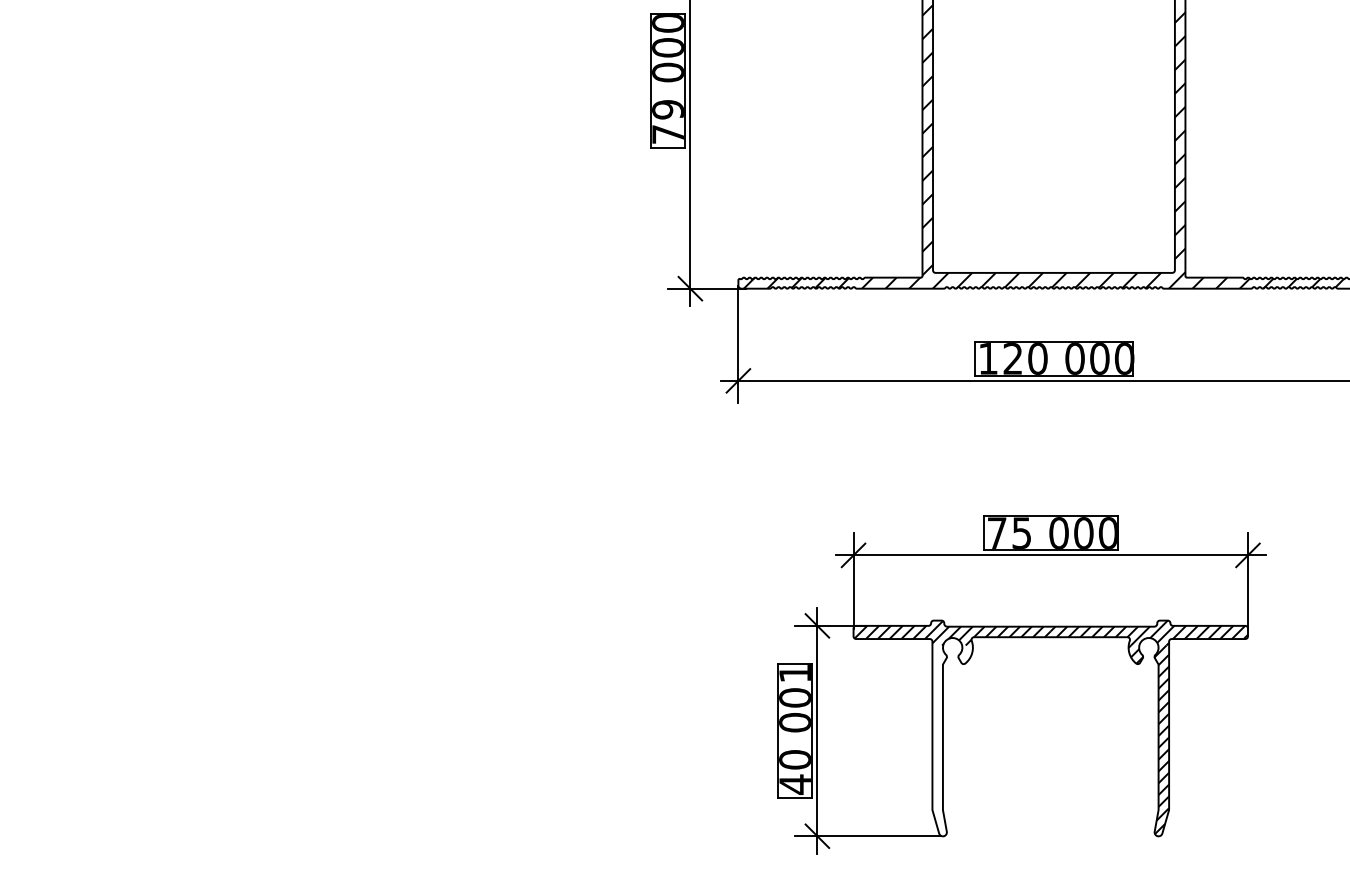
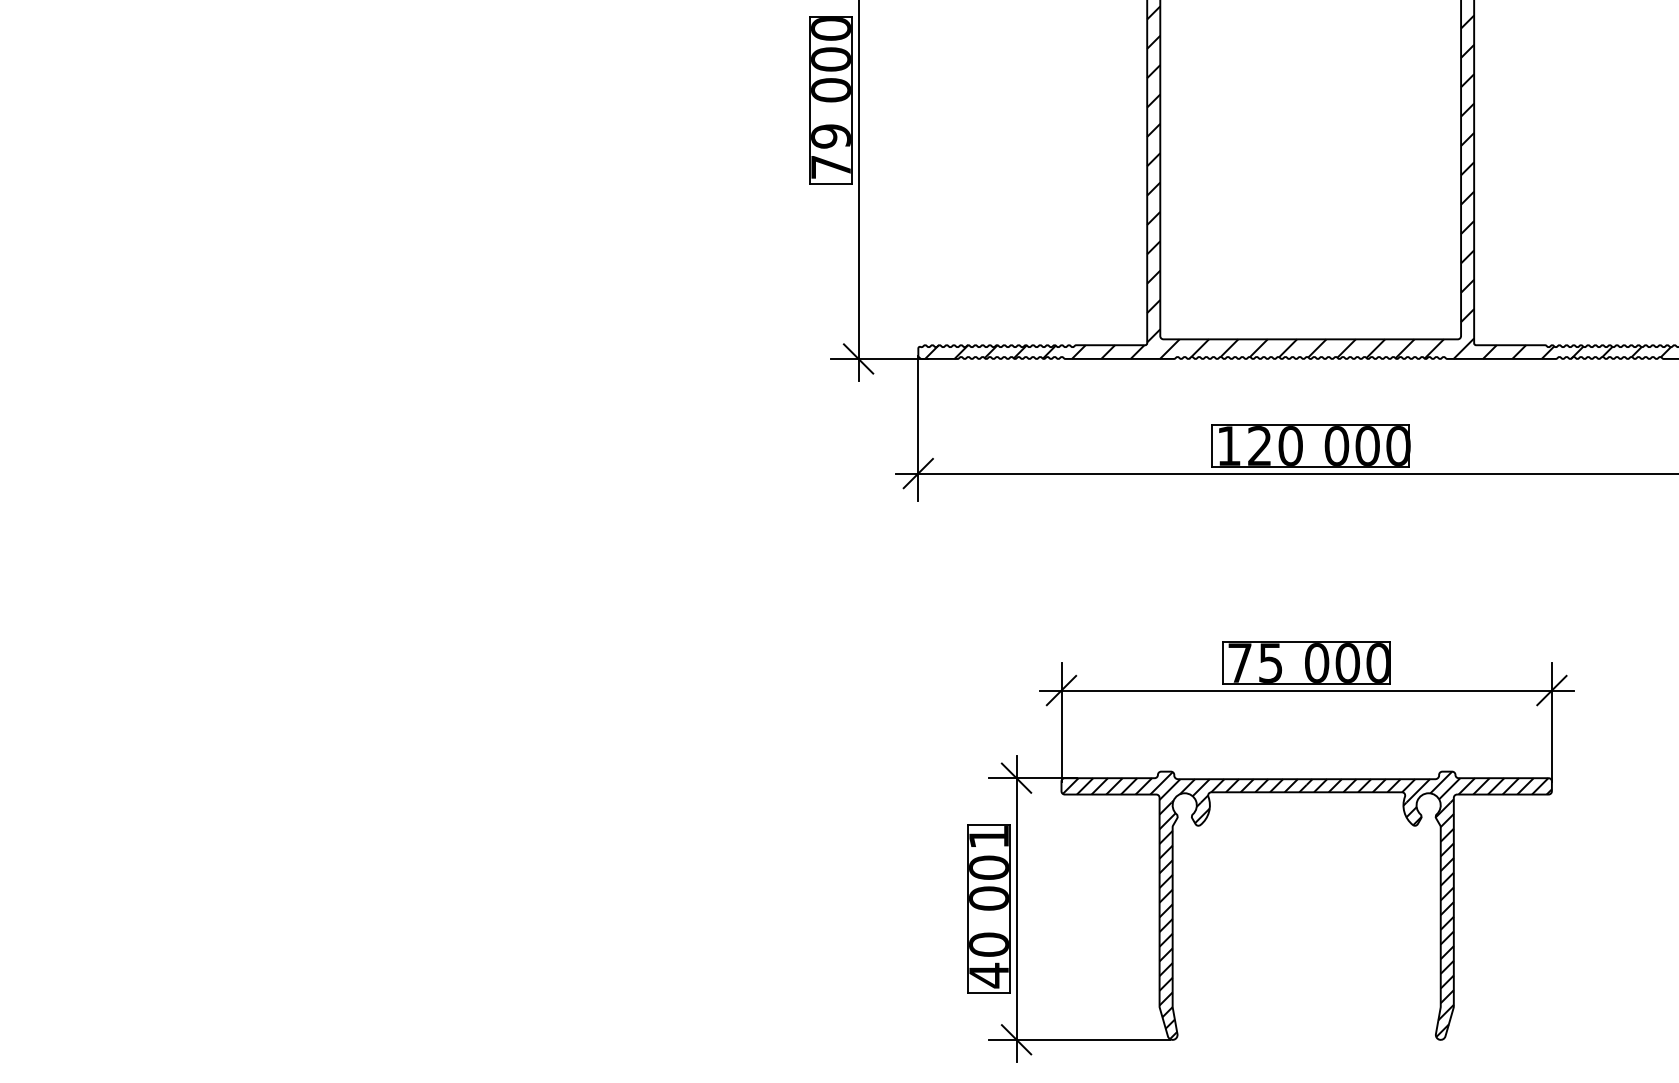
hatch: (966, 653) -> (1202, 812), added
hatch: (939, 740) -> (1168, 920), added

